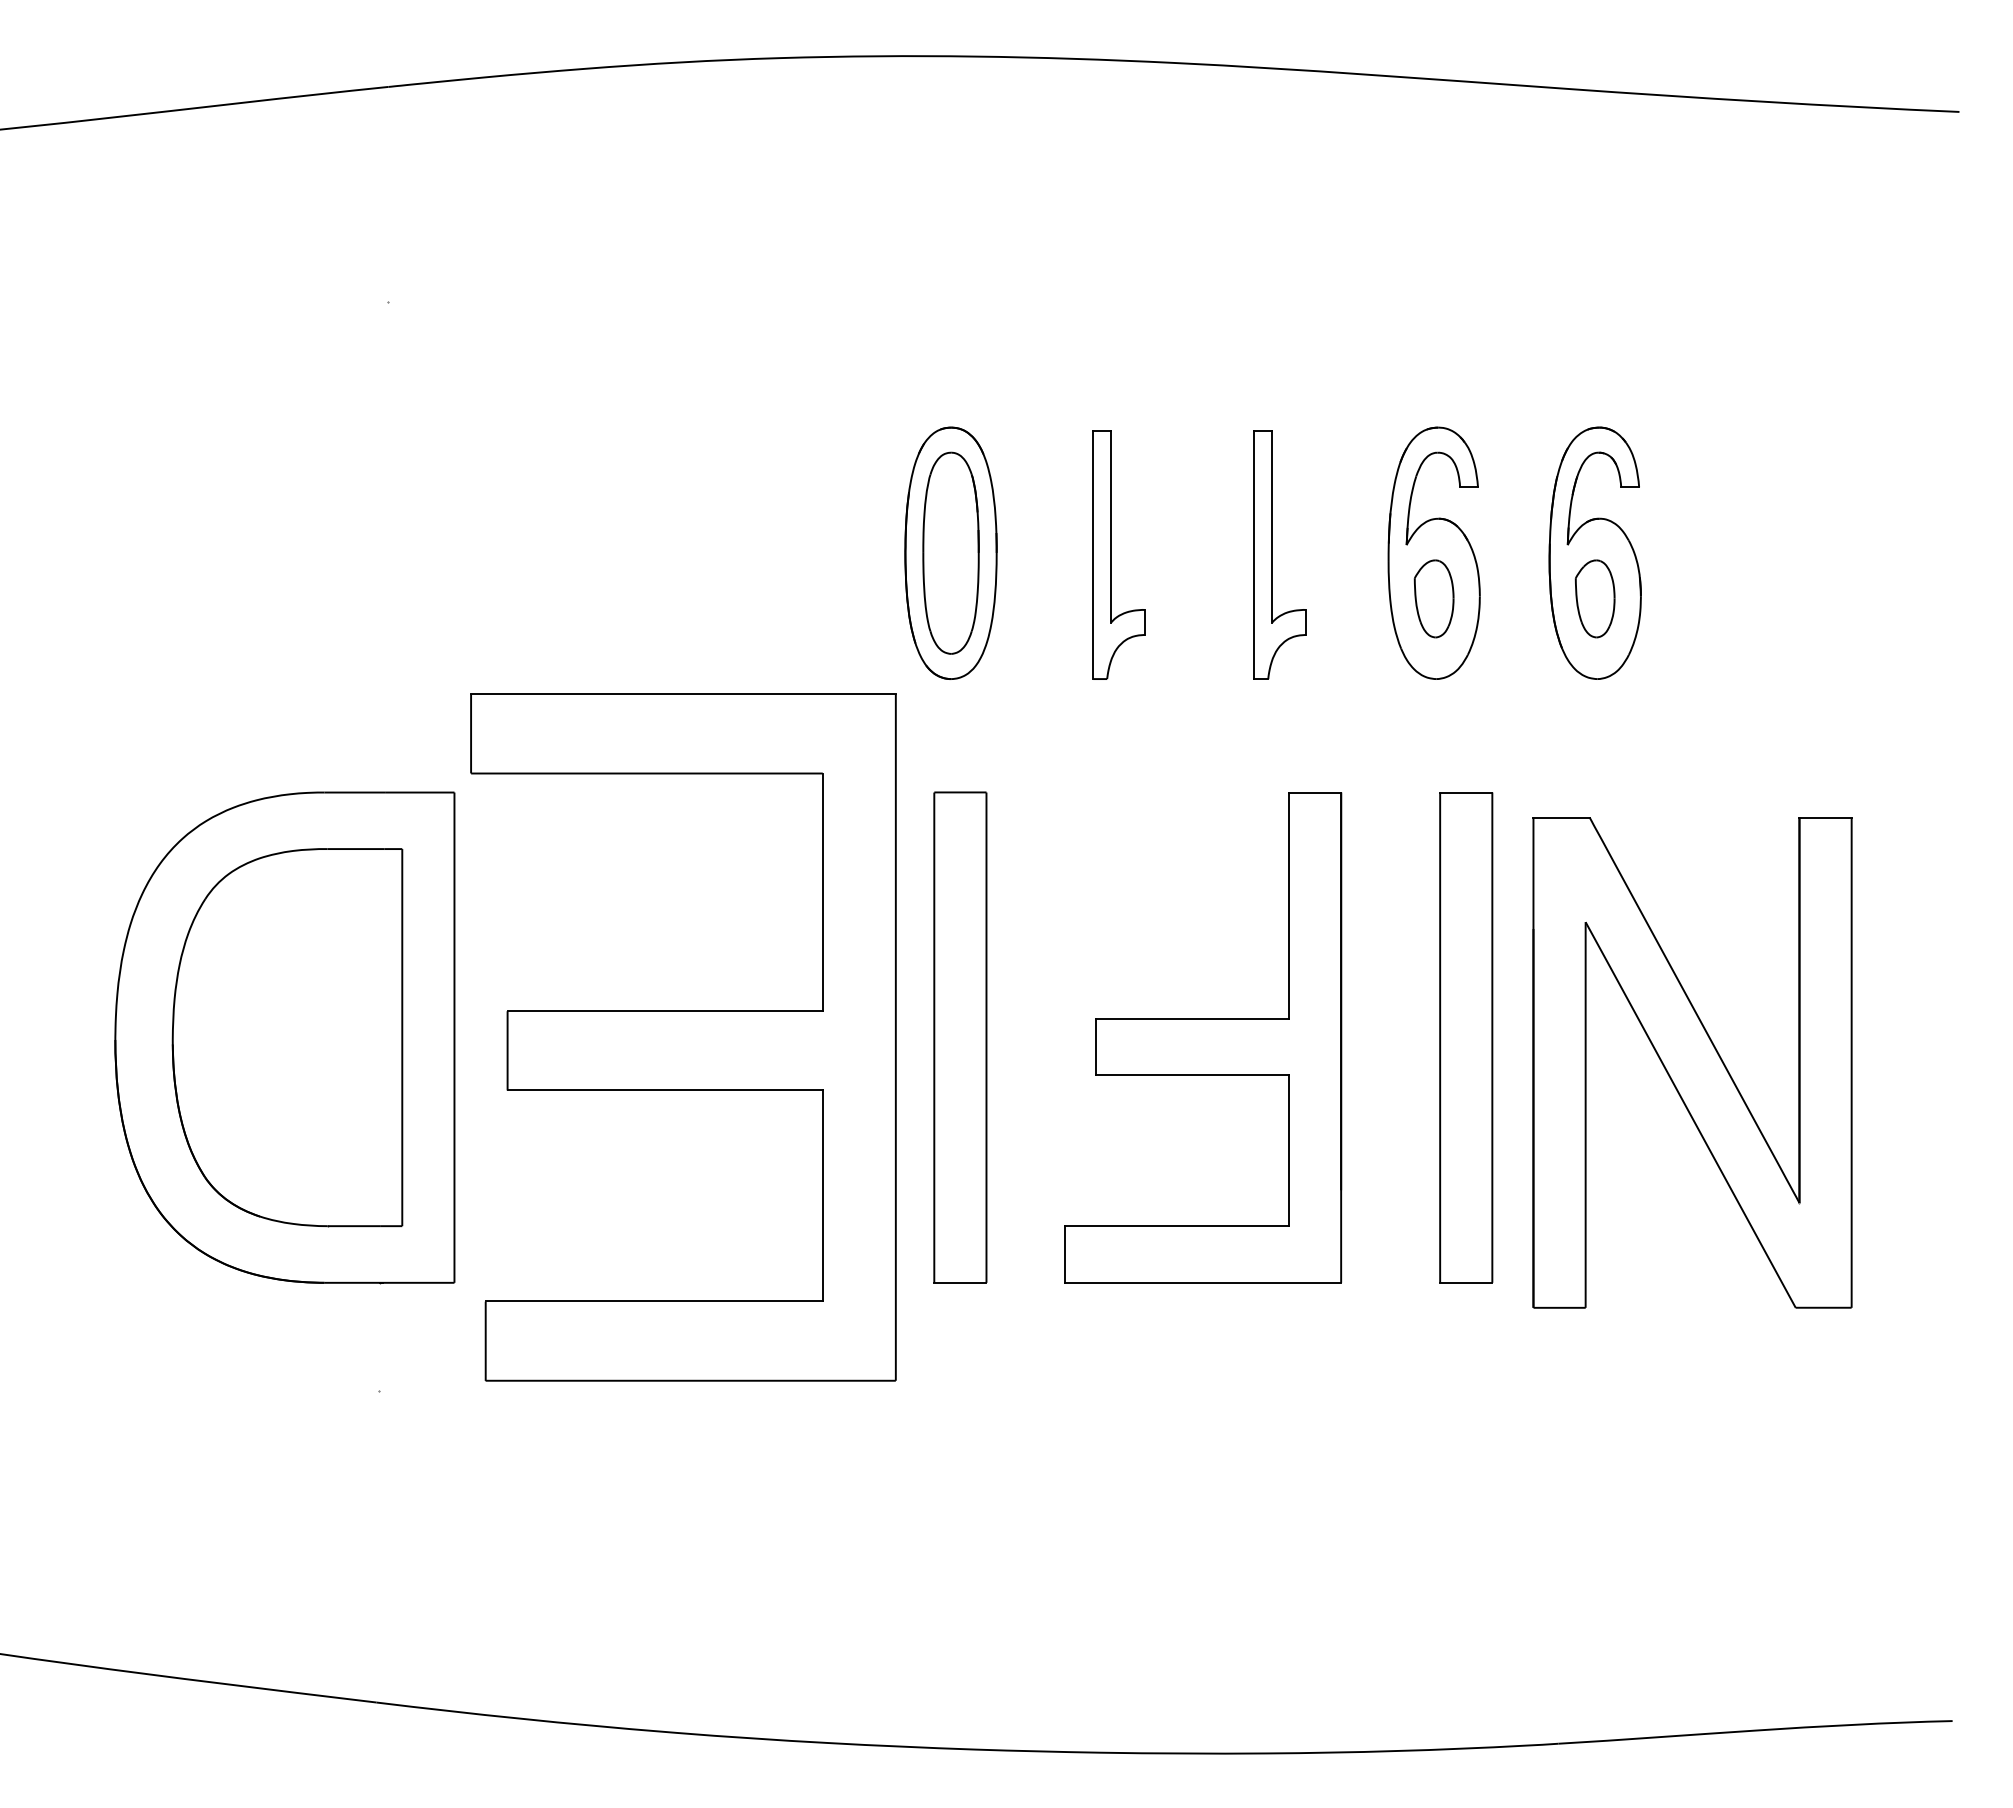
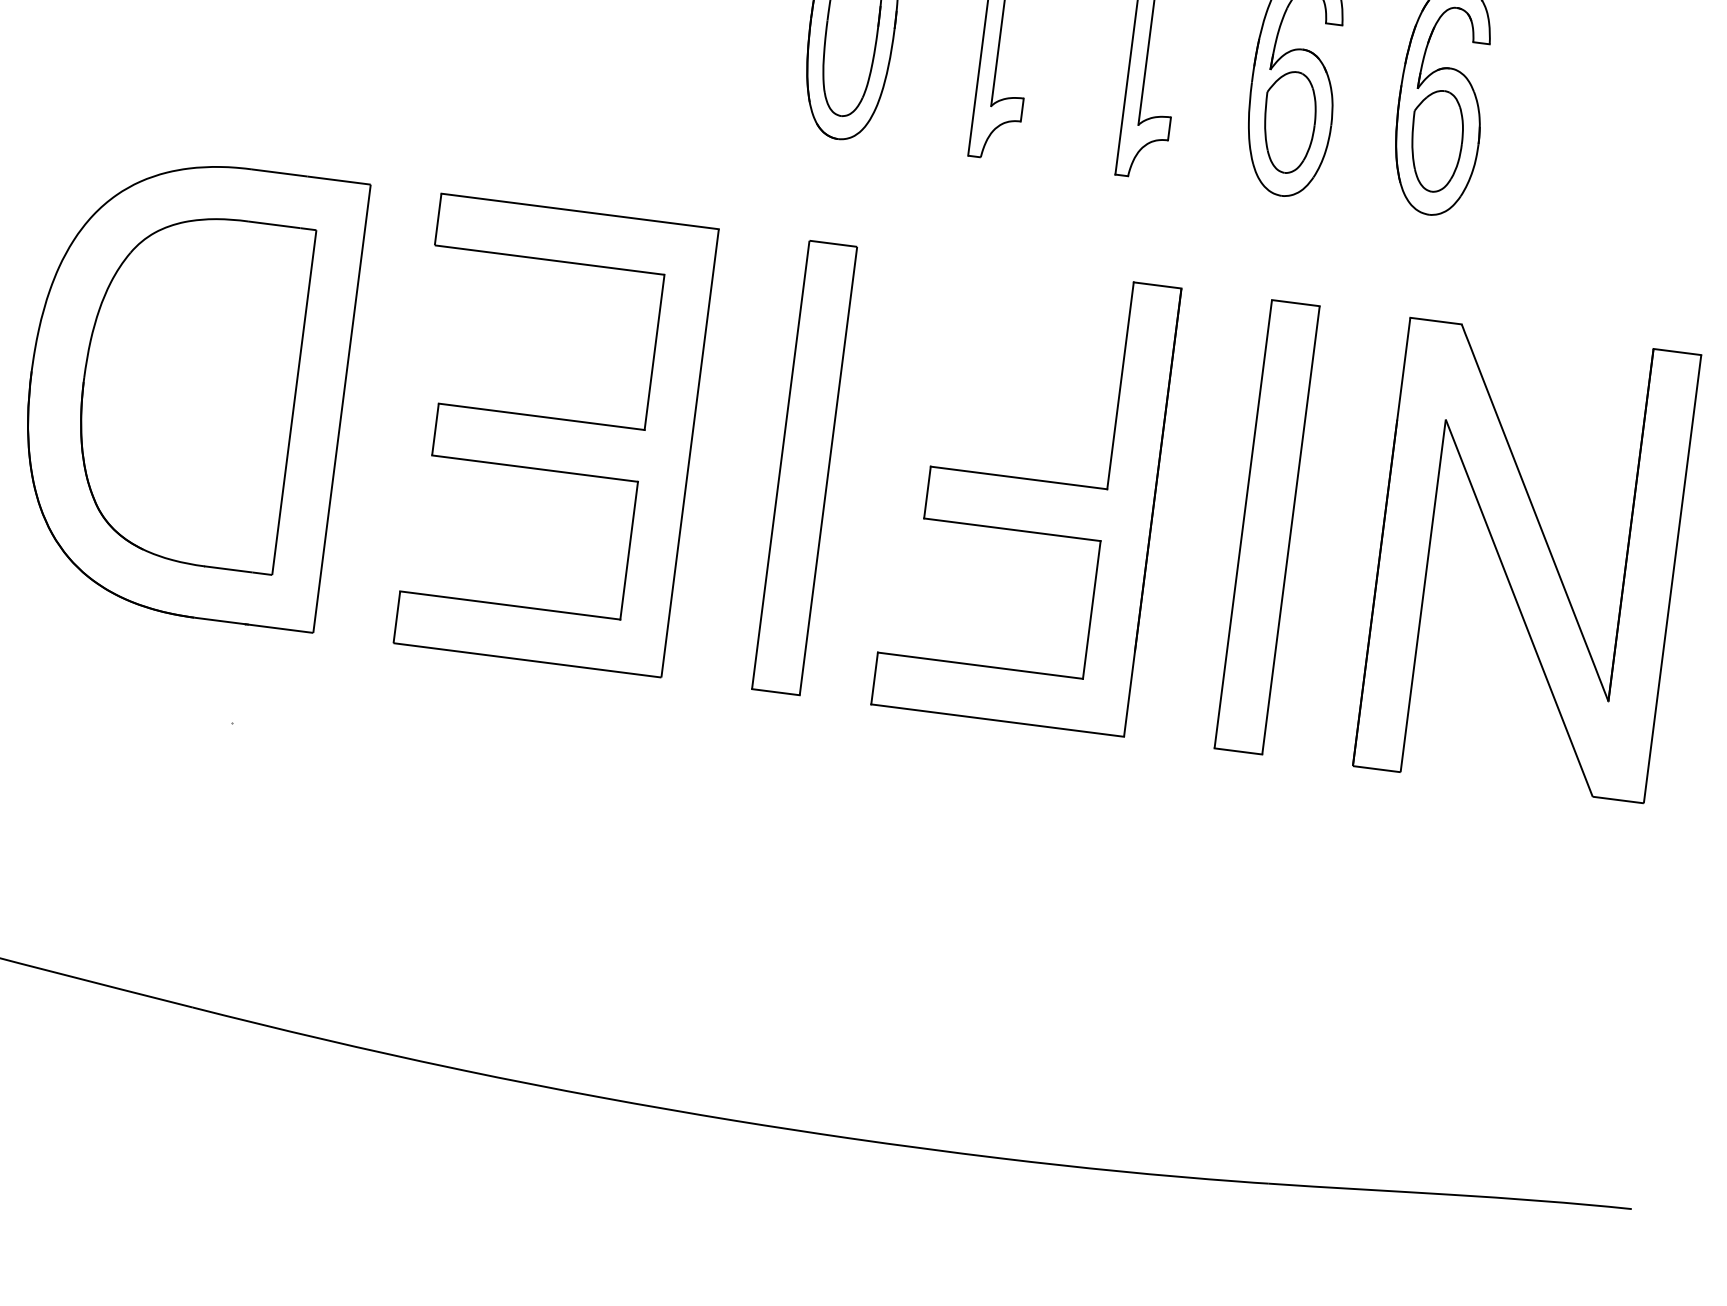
part: (1433, 598) -> (1288, 121), size x1.43
part: (1594, 598) -> (1435, 140), size x1.43
part: (683, 1037) -> (551, 435), size x0.71
part: (1692, 1062) -> (1527, 560), moved

